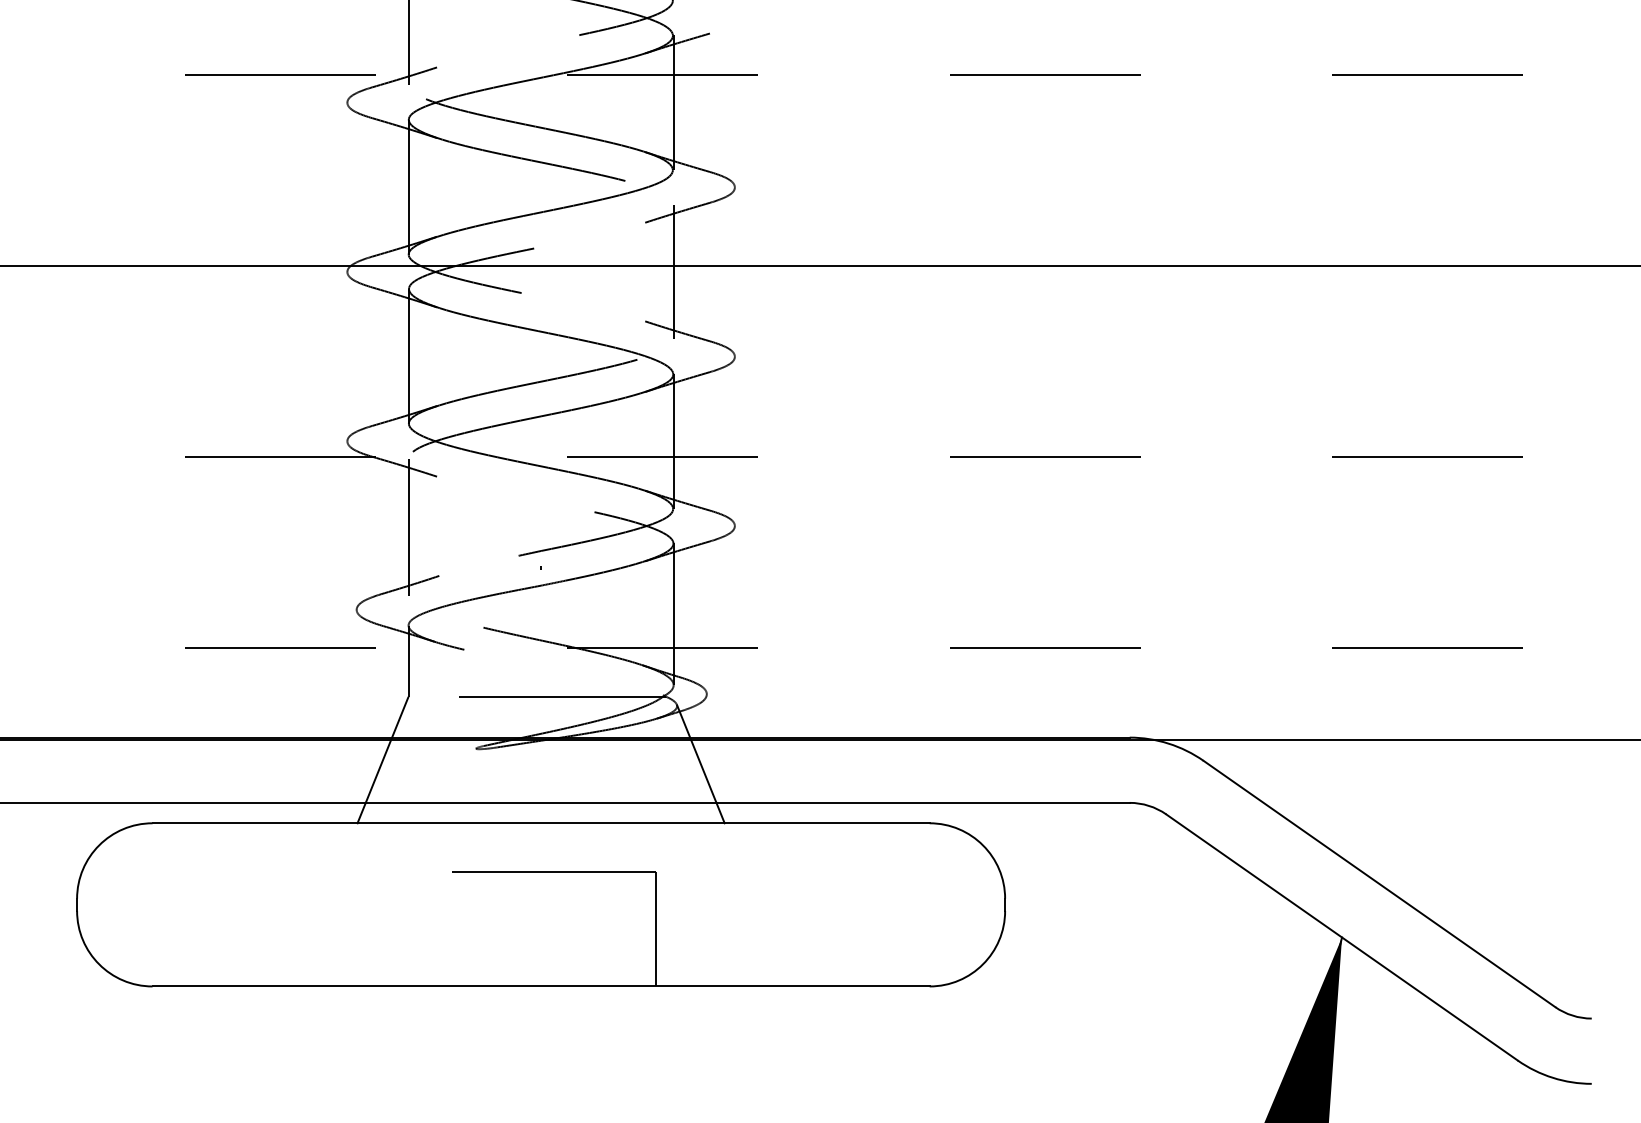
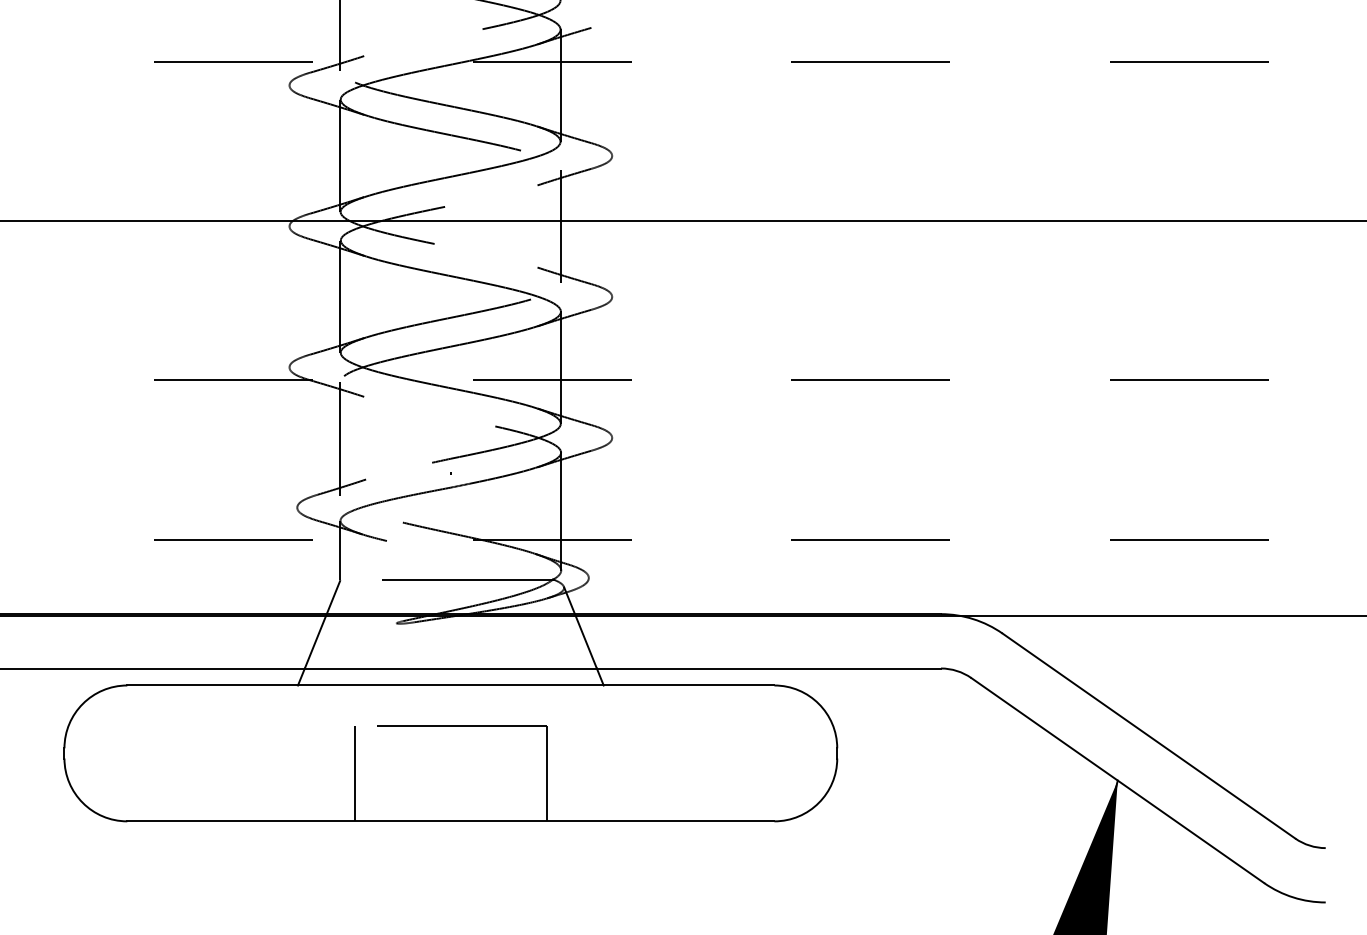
line: (425, 929) -> (354, 773), added

